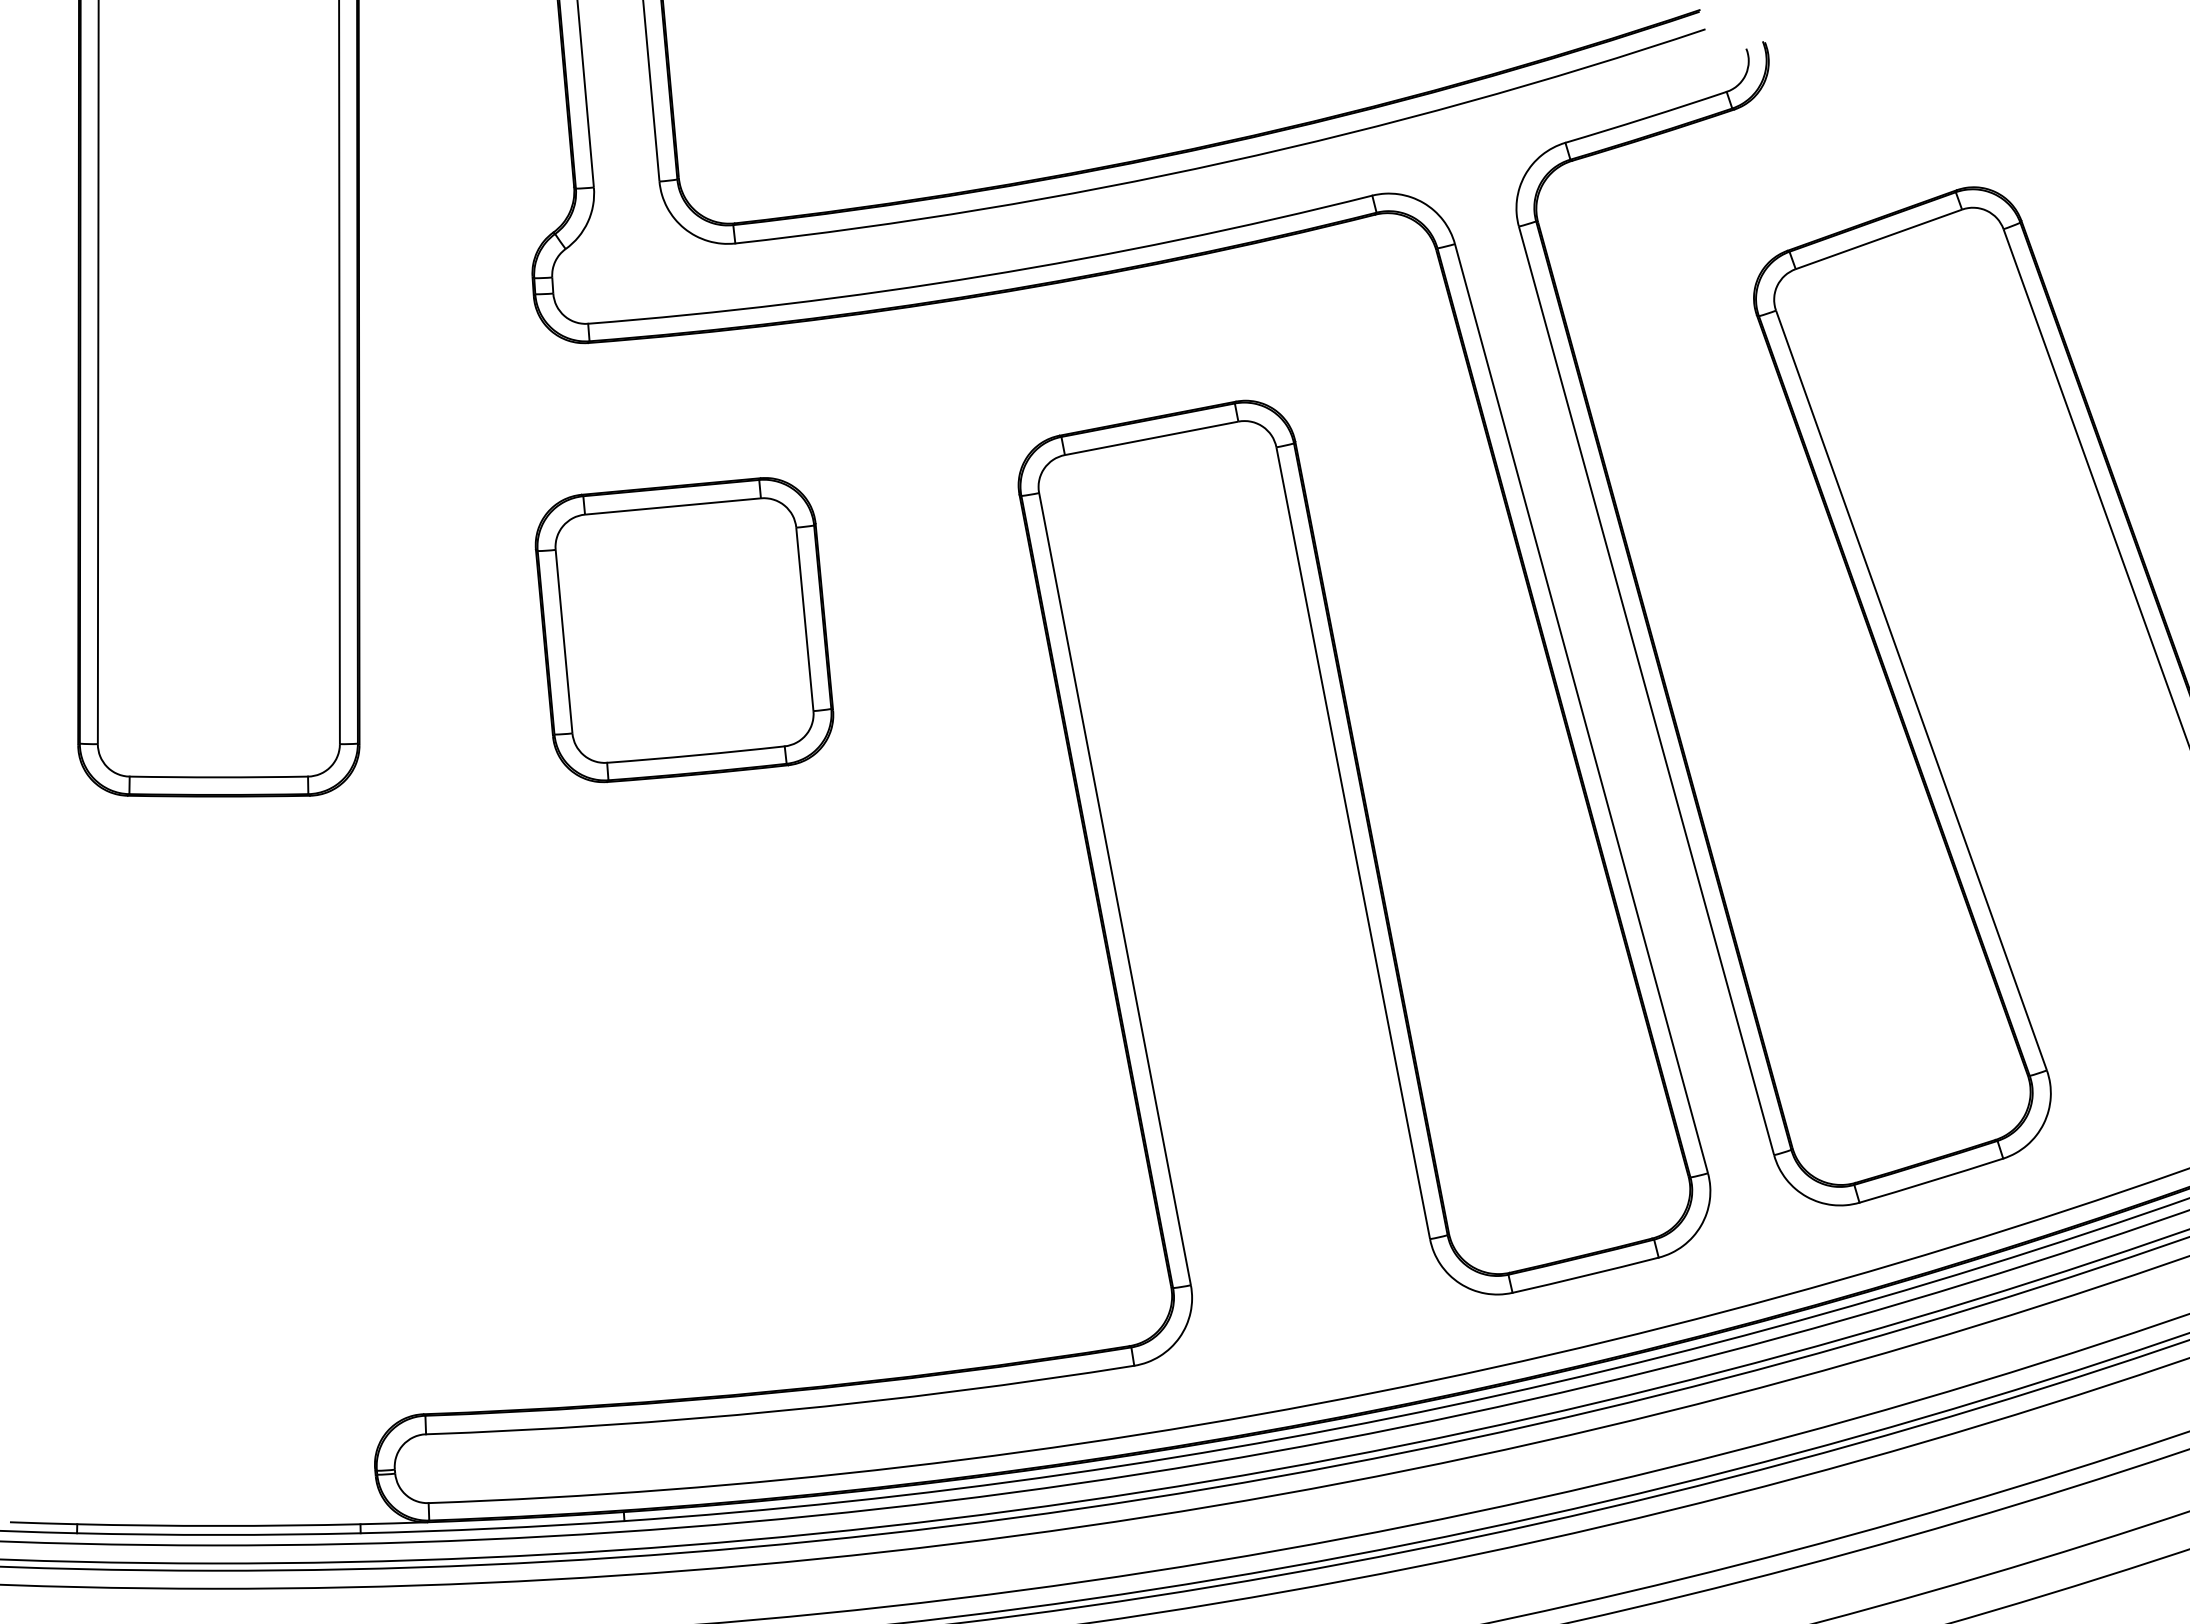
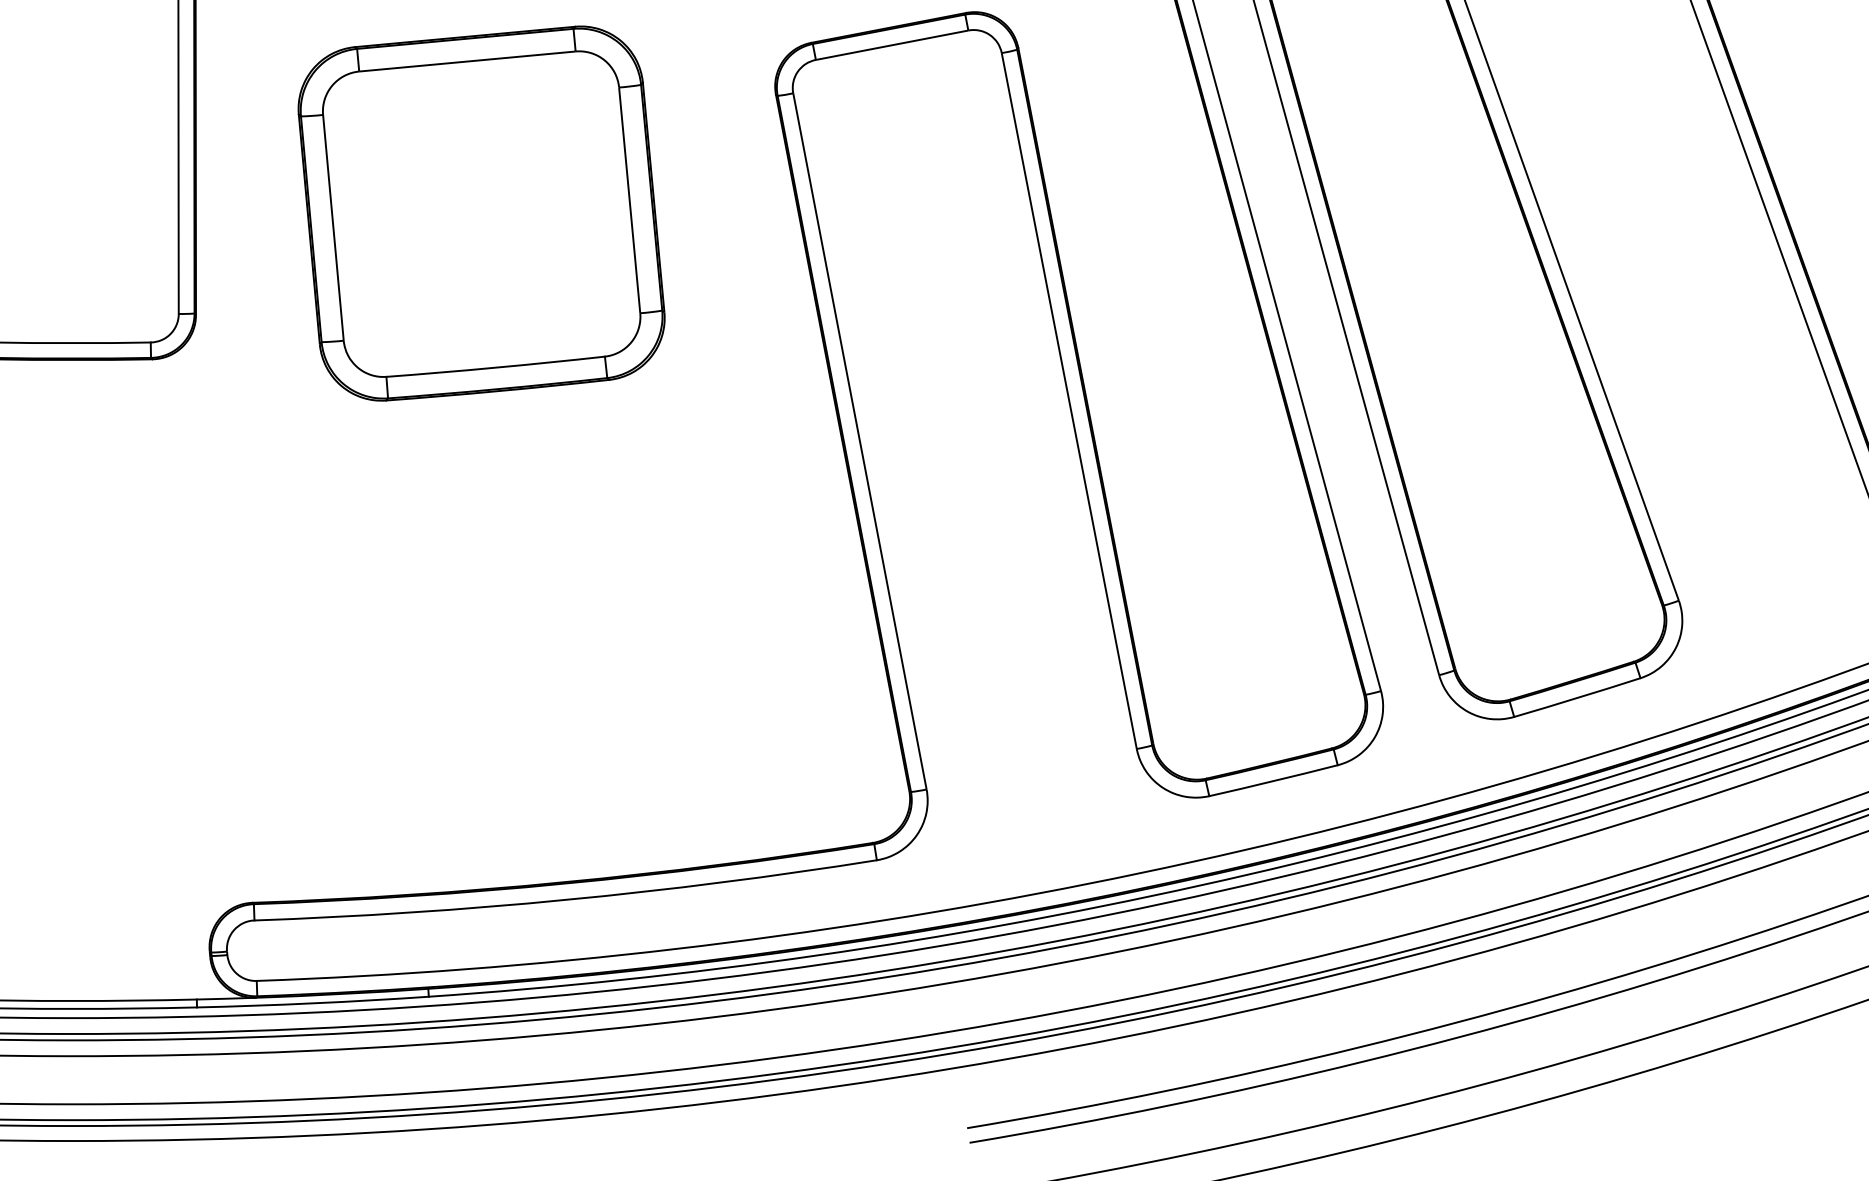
part: (684, 630) -> (481, 214), size x1.4

